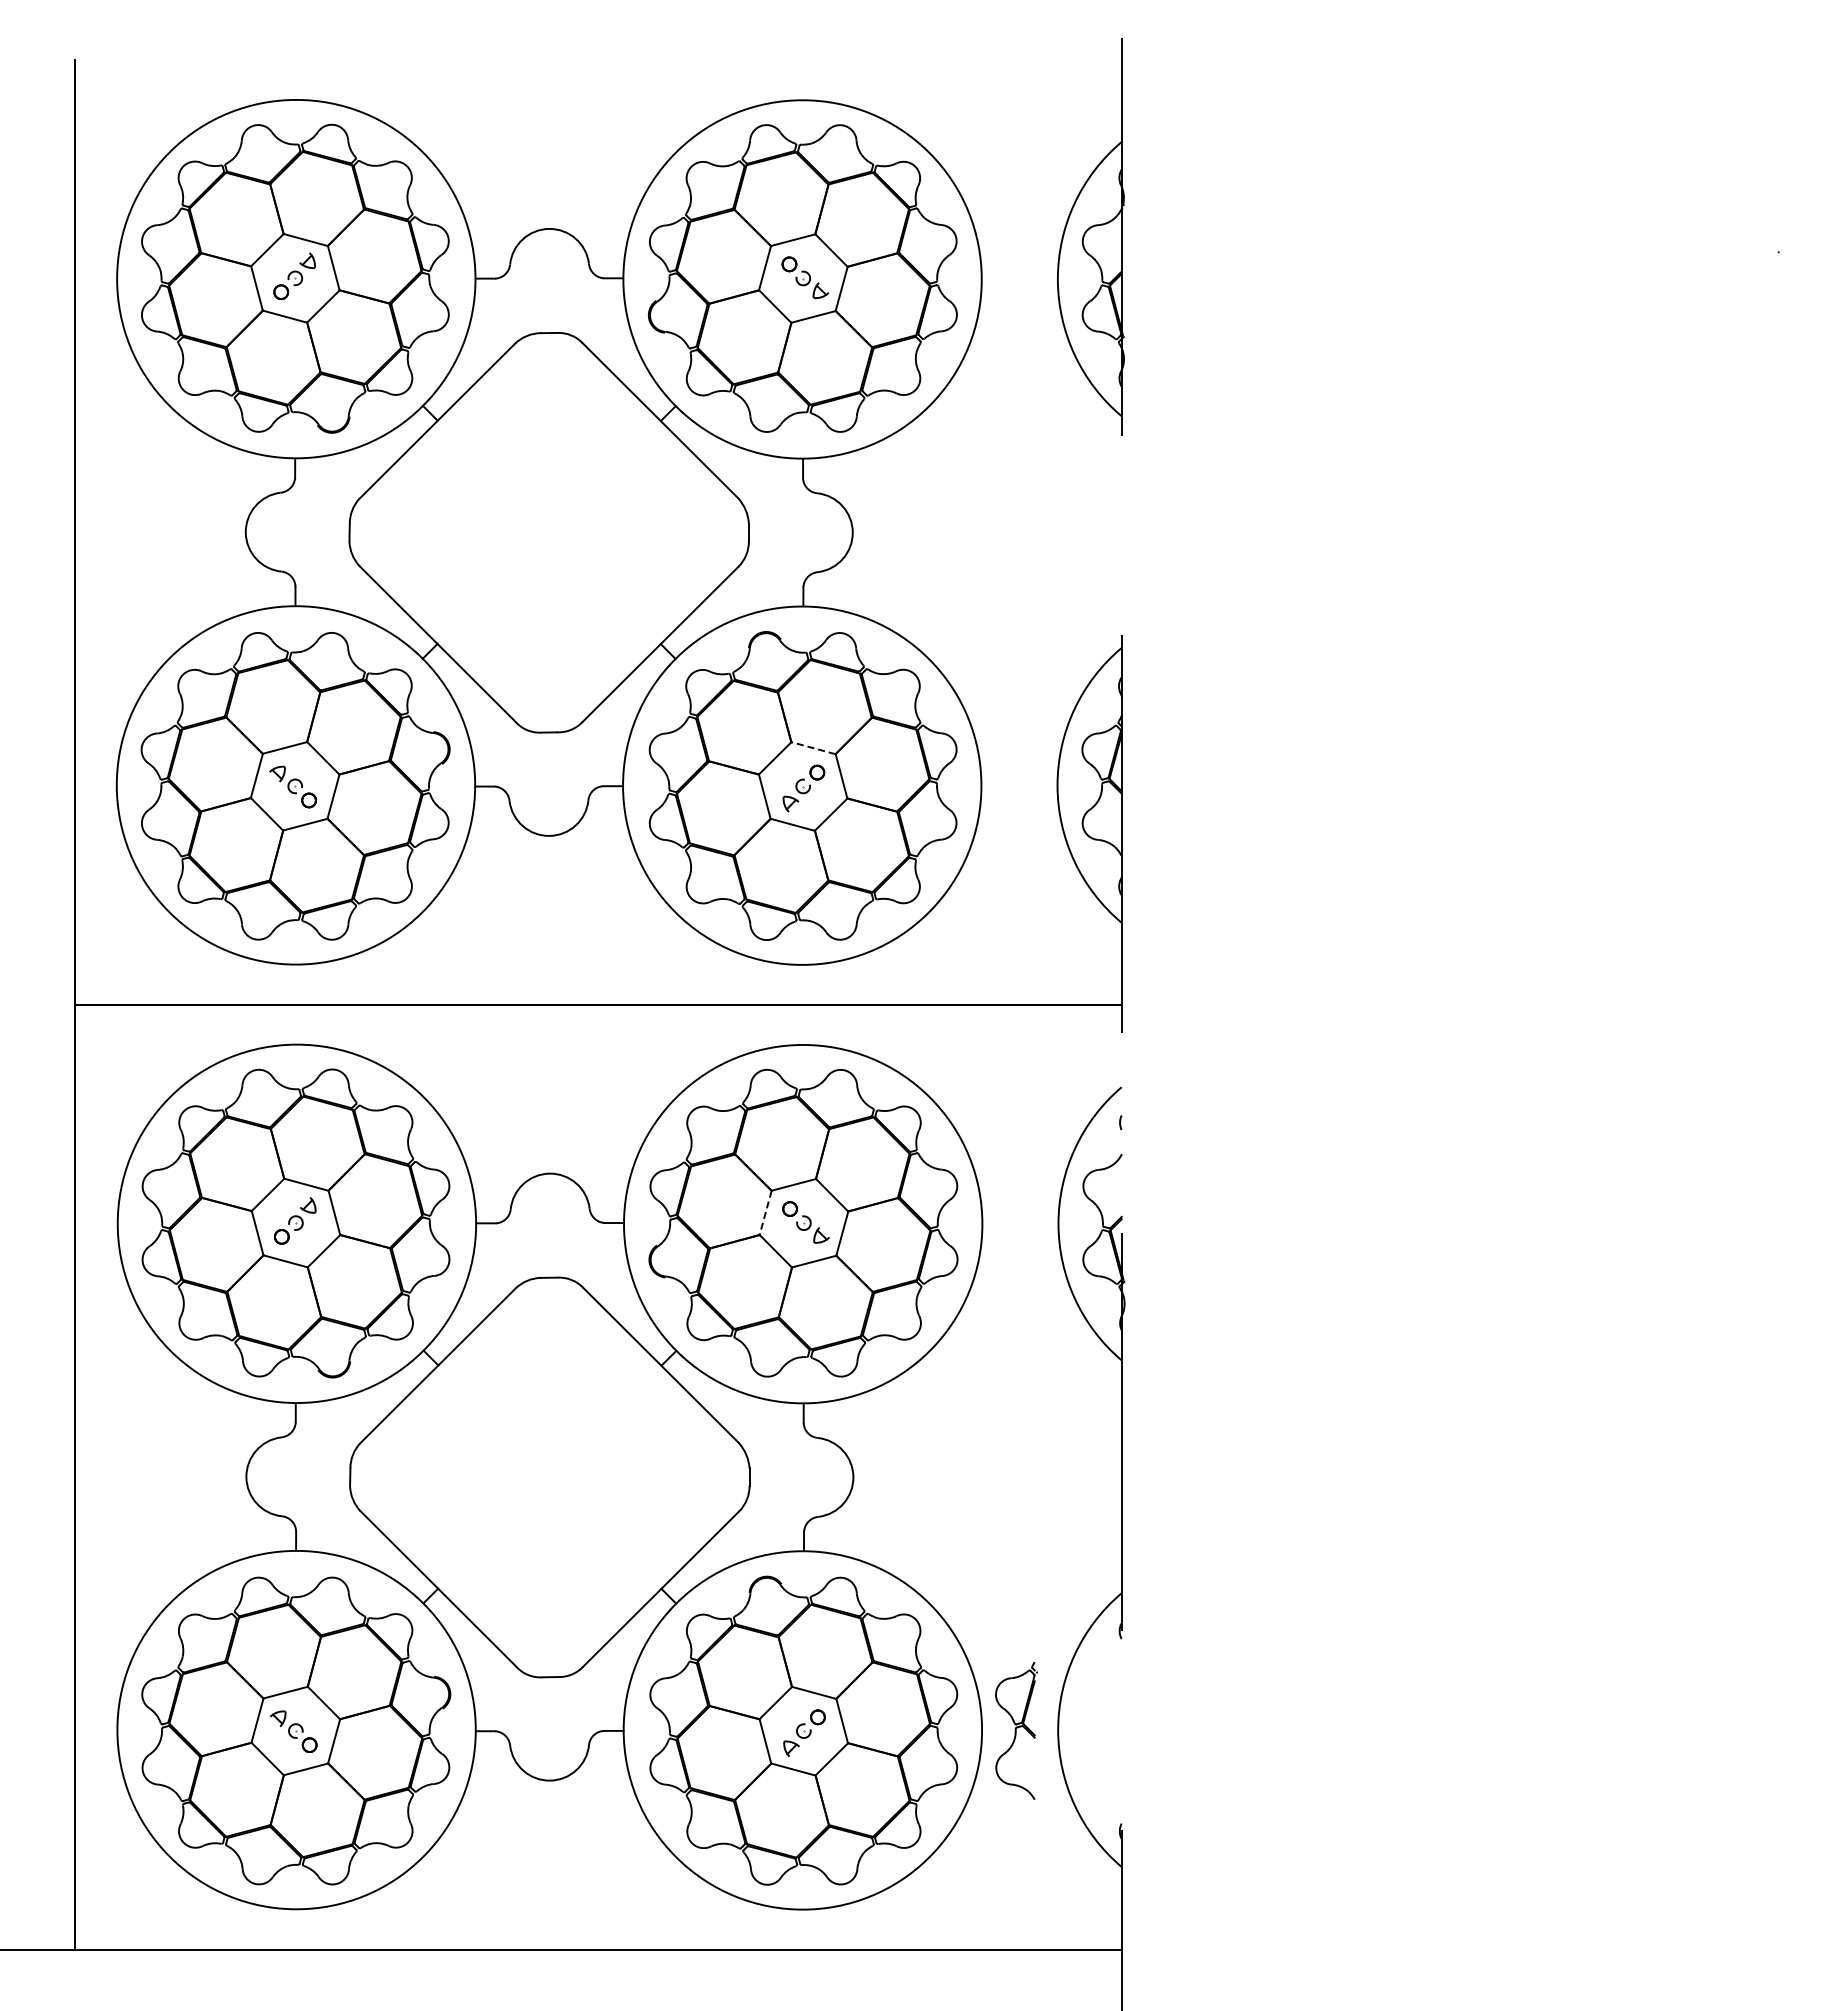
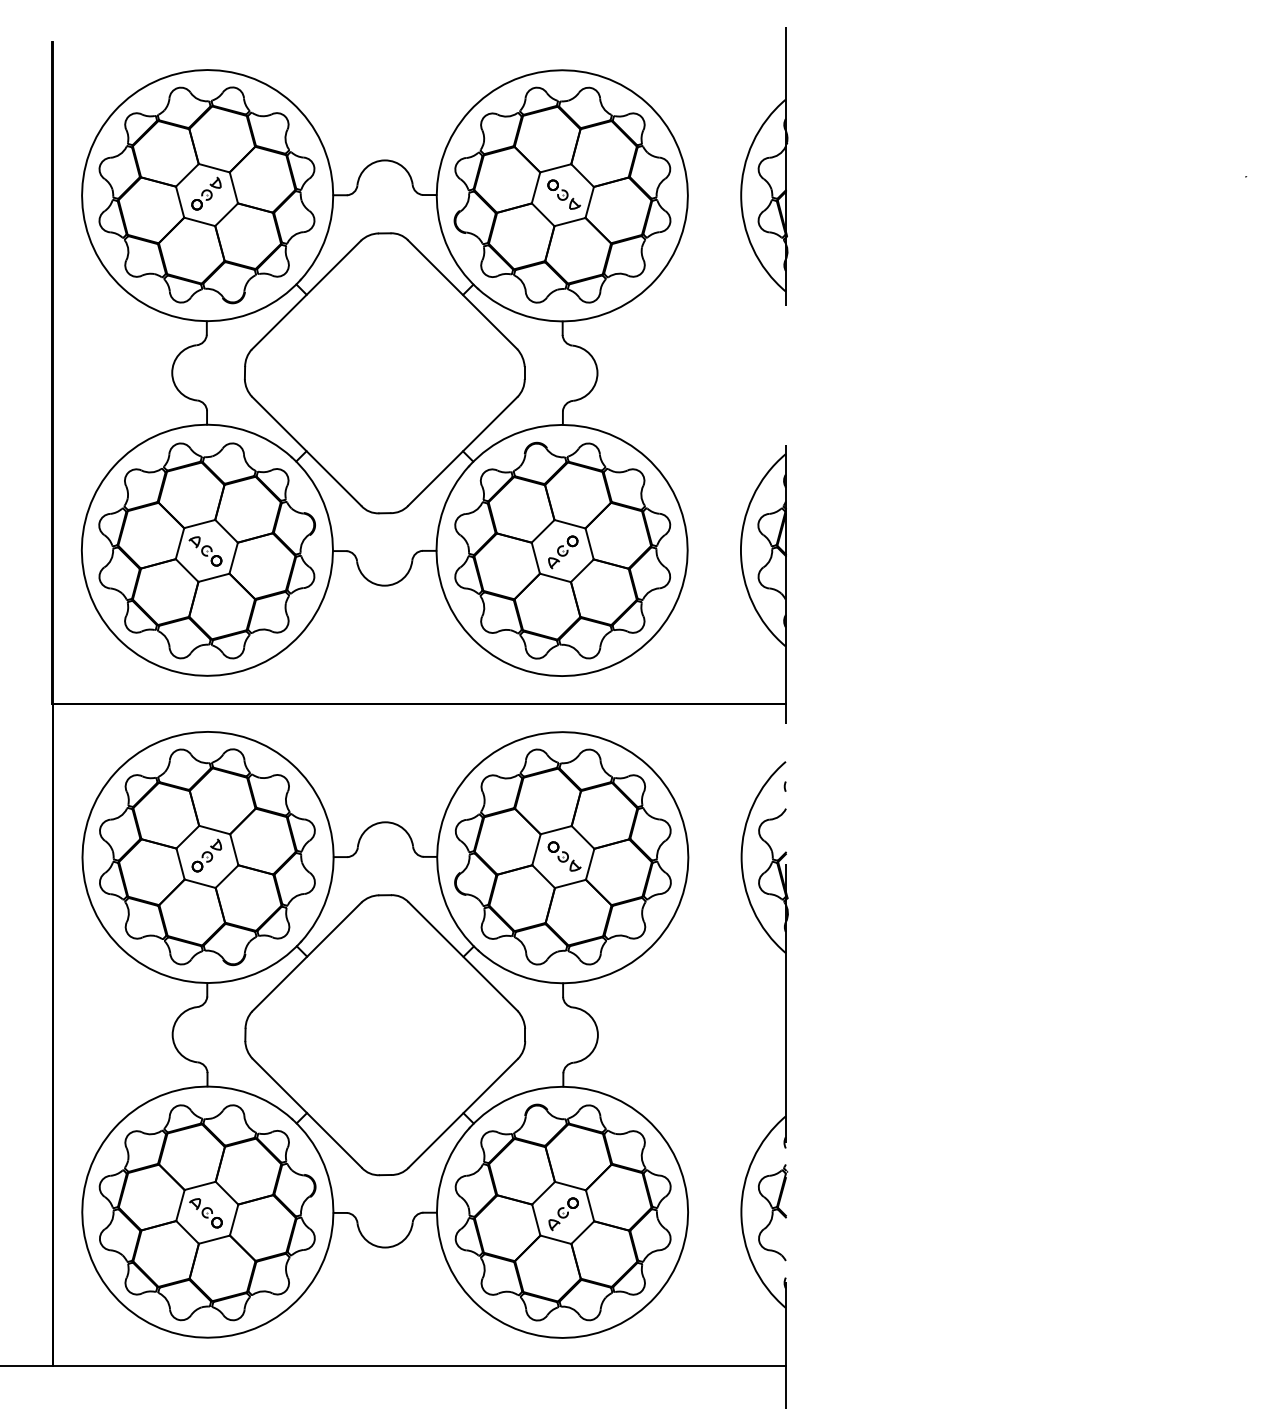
line: (813, 748) -> (569, 524), dashed -> solid
line: (765, 1212) -> (536, 849), dashed -> solid
part: (1016, 1730) -> (773, 1212), moved

